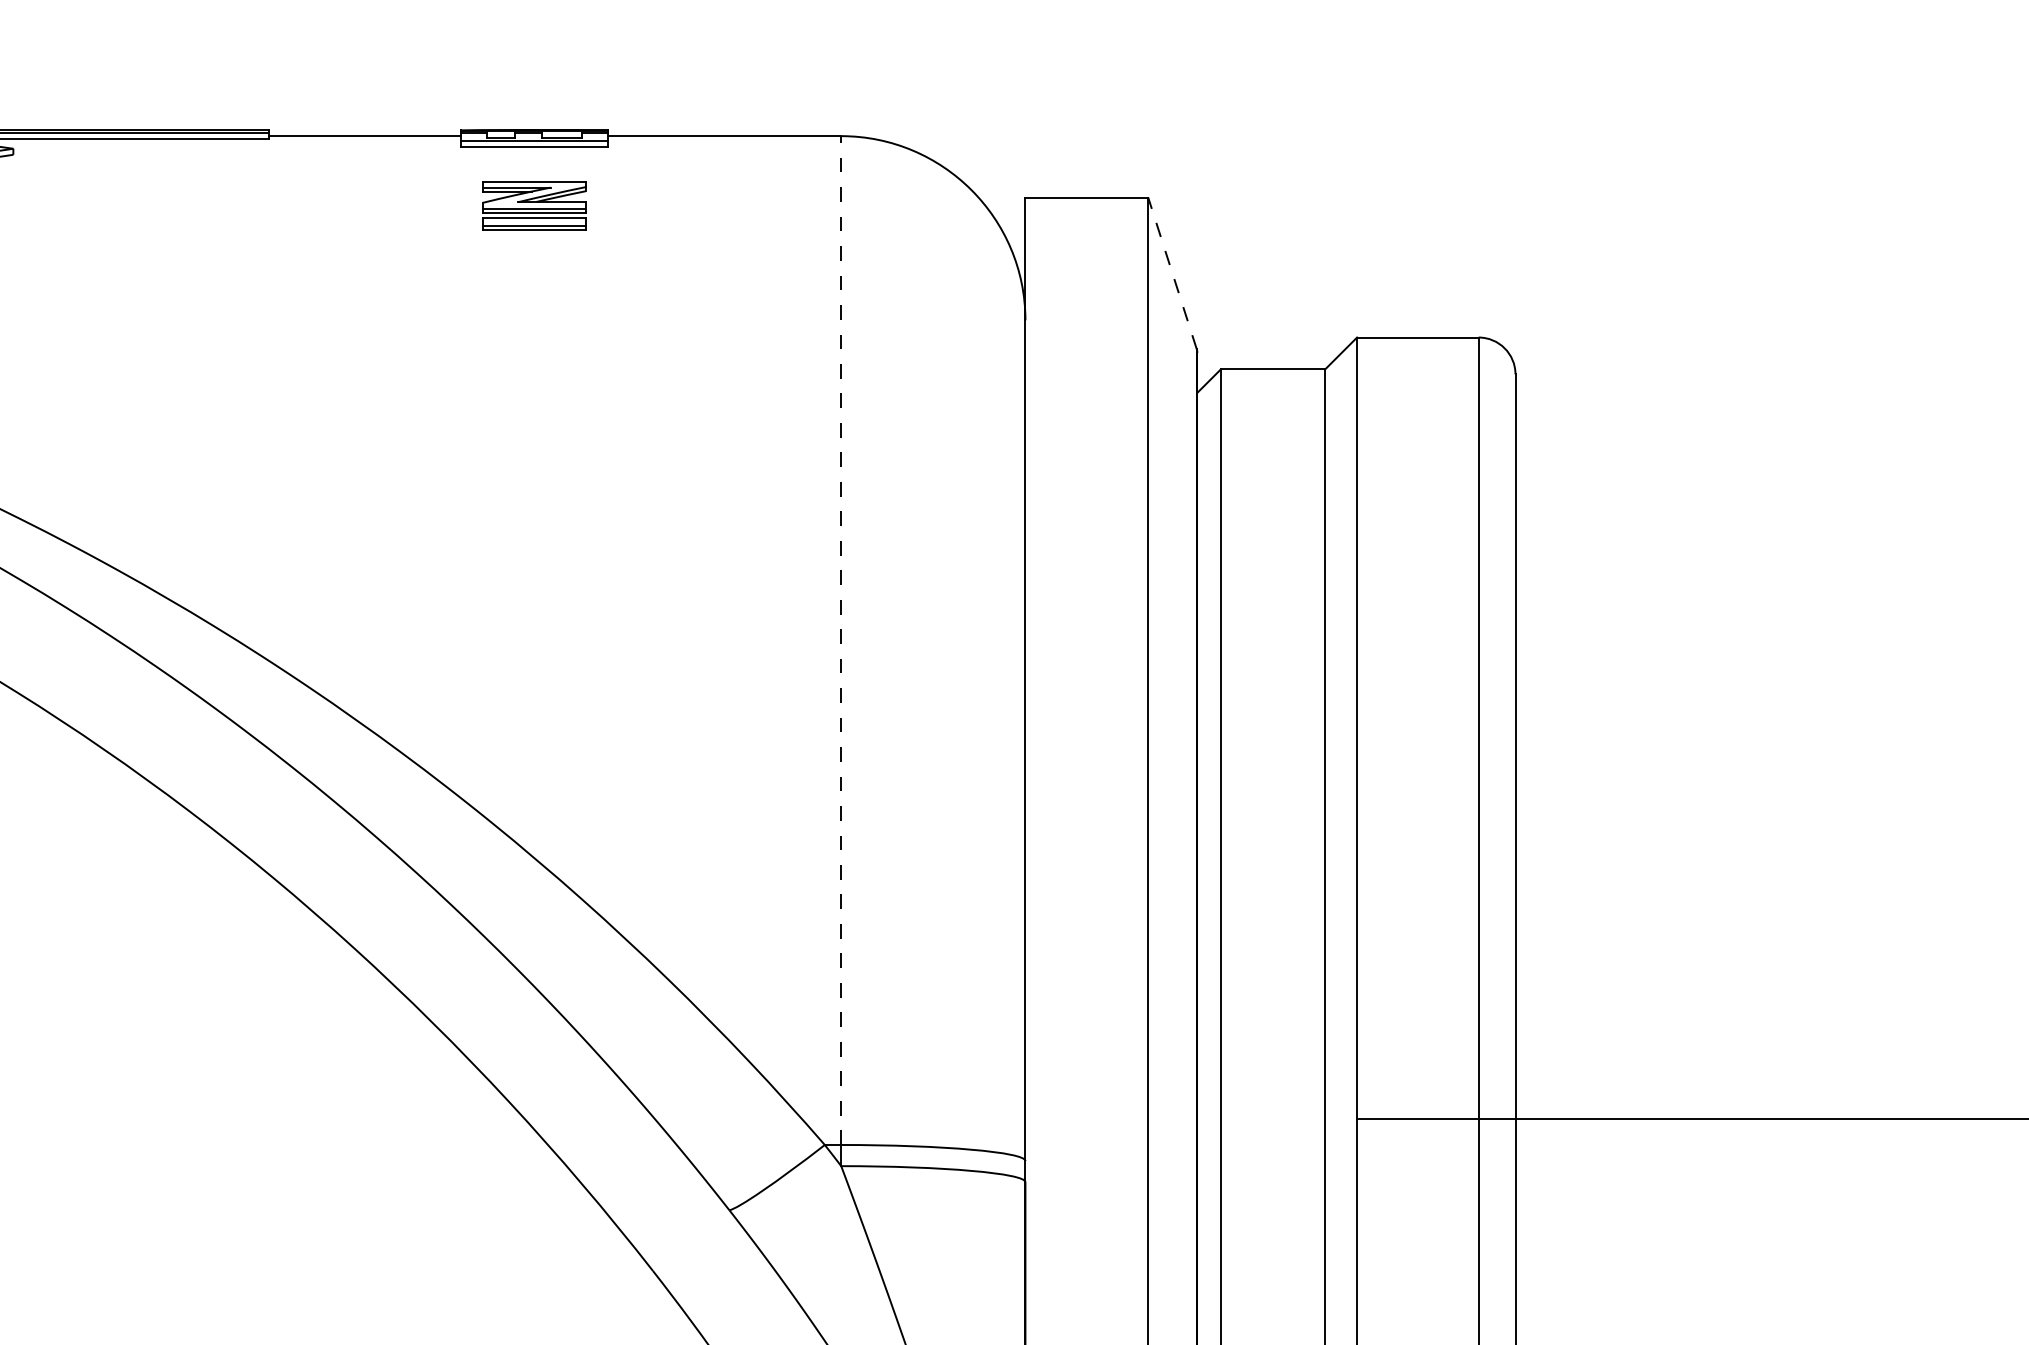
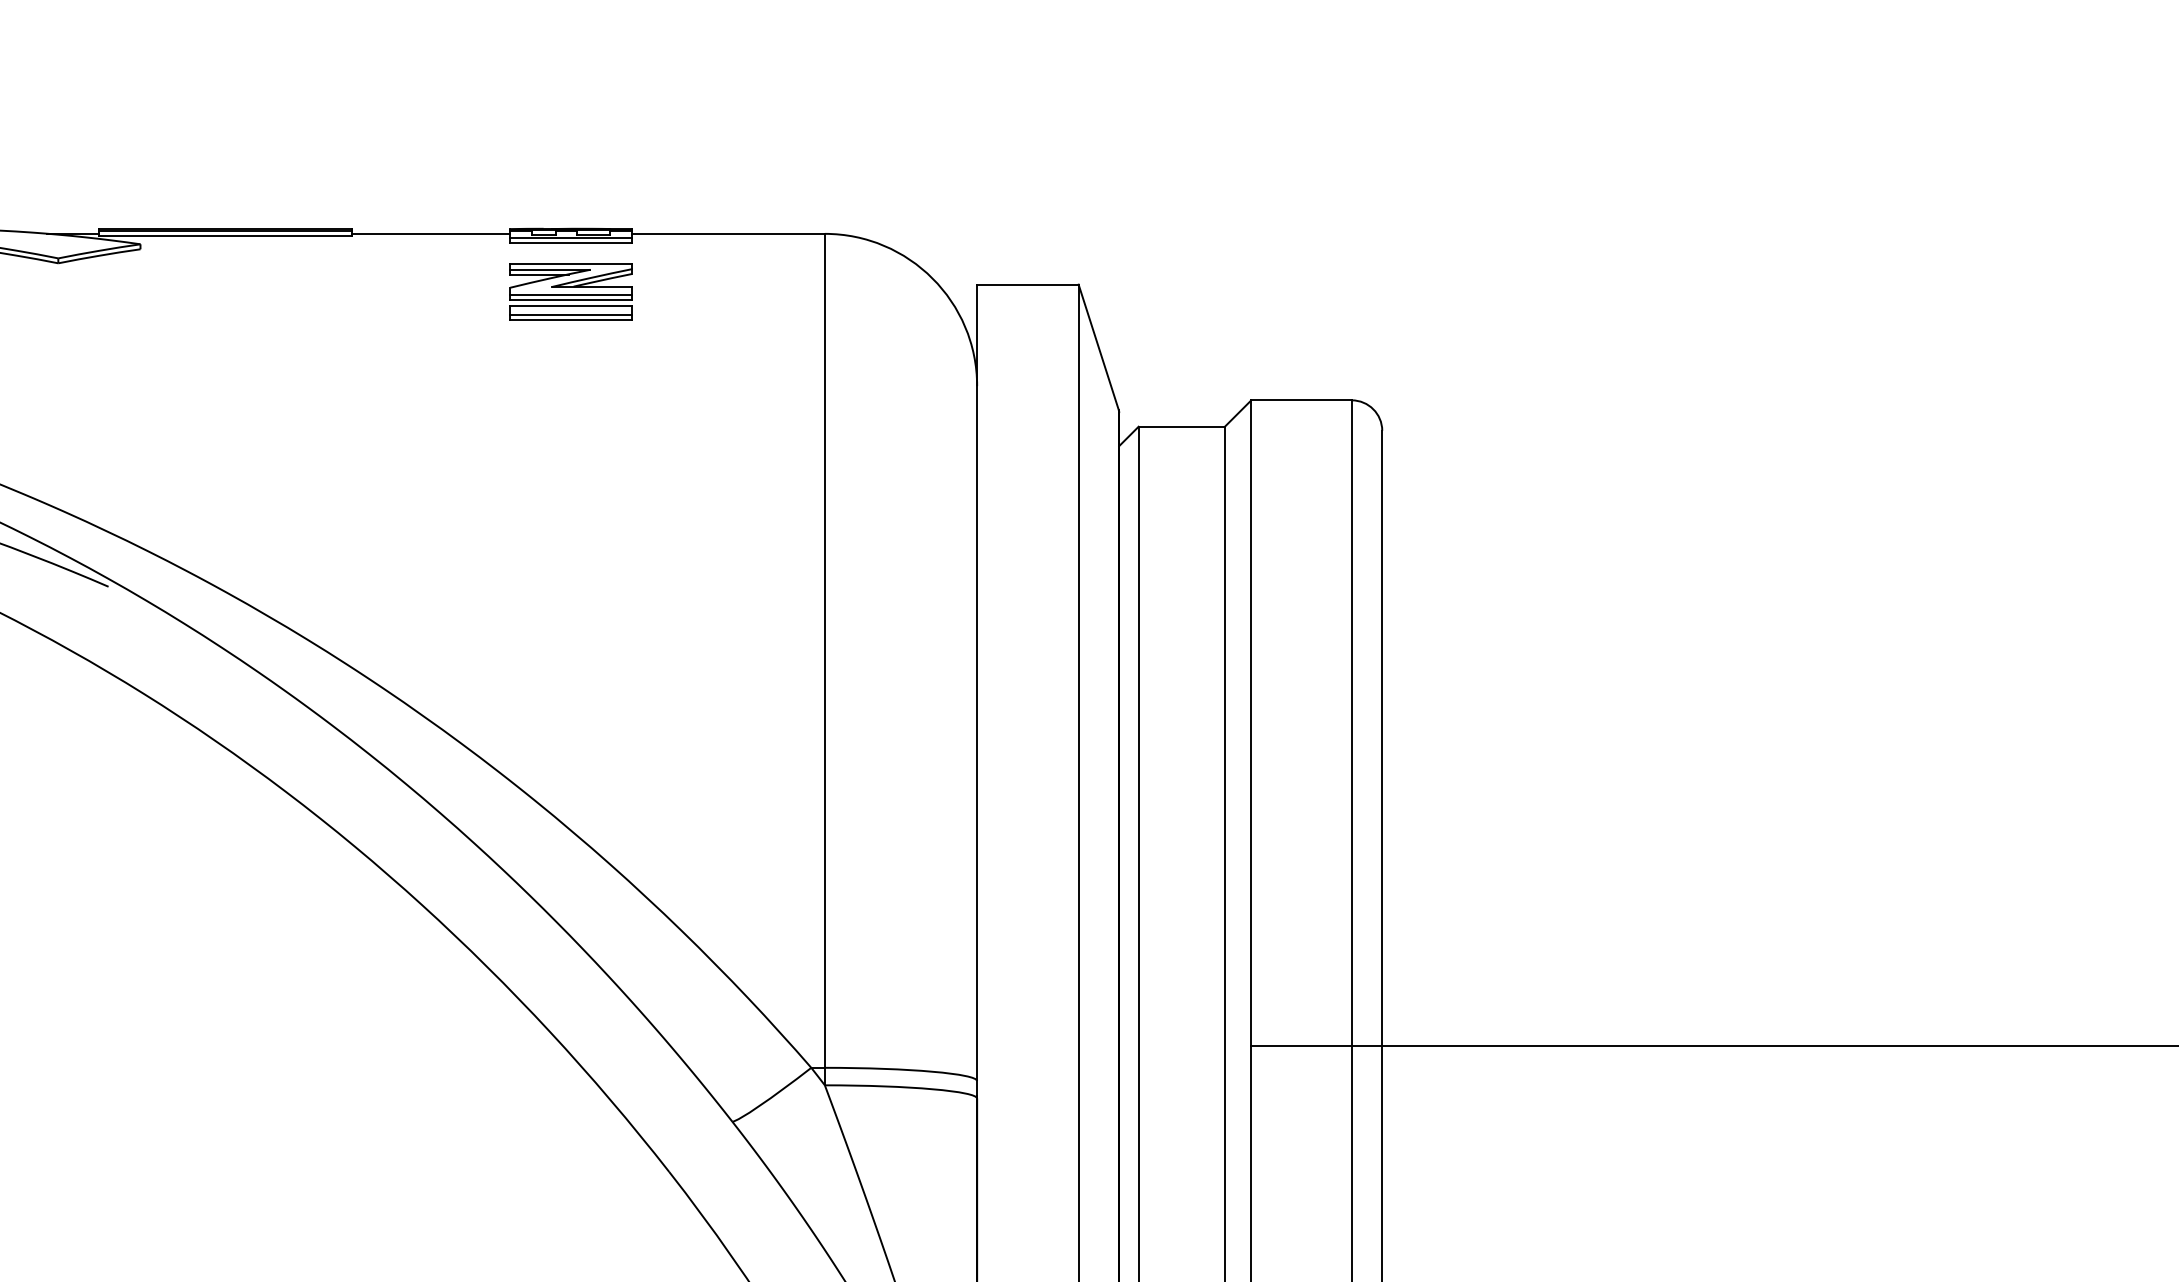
part: (533, 205) -> (570, 291), size x1.43
line: (1172, 273) -> (1098, 347), dashed -> solid
line: (840, 640) -> (824, 650), dashed -> solid

